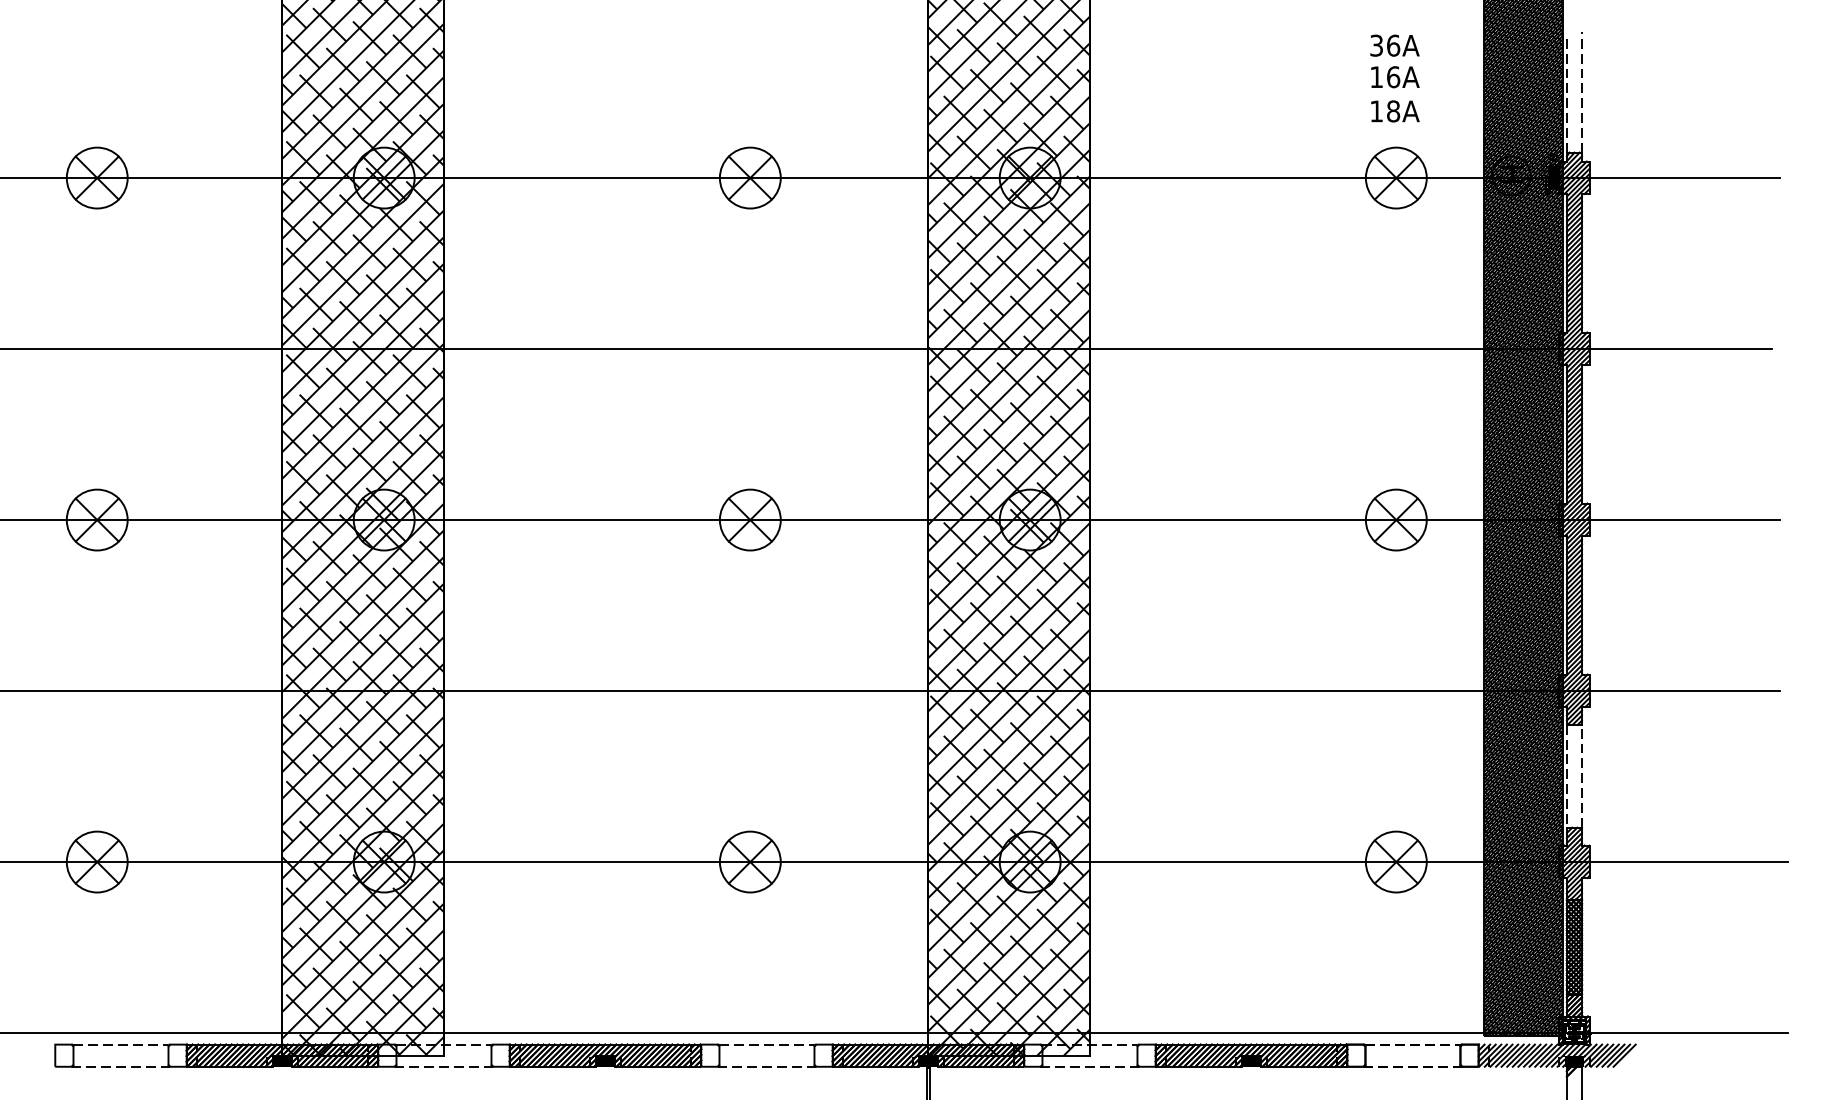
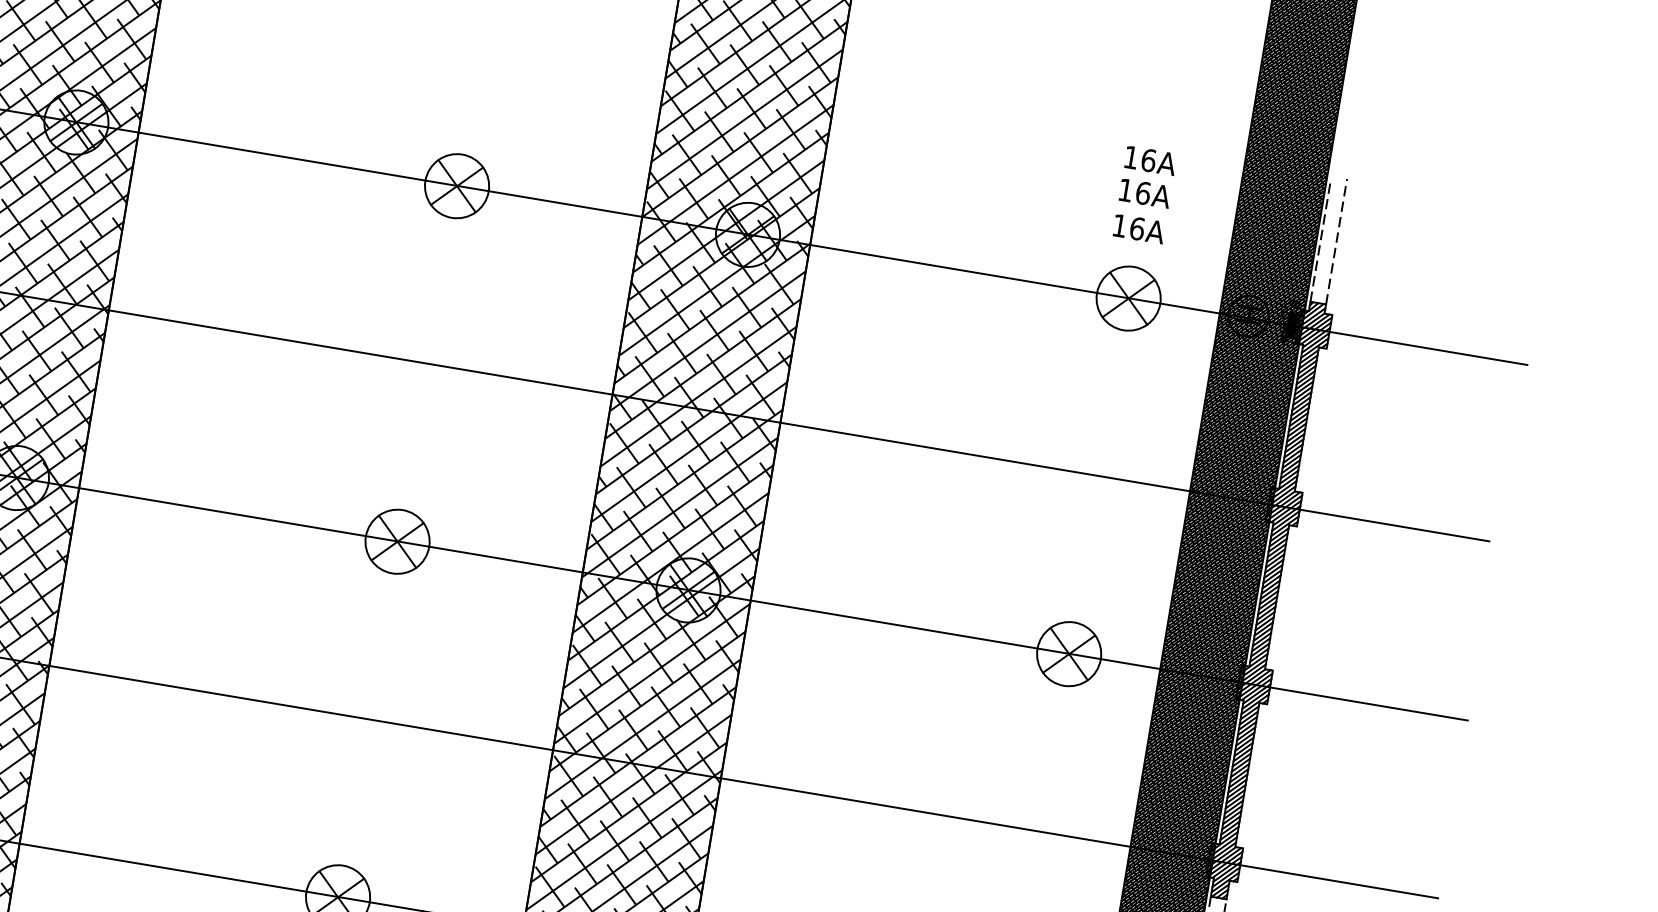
text: (1376, 45) -> (1131, 157), 36A -> 16A
text: (1393, 111) -> (1137, 228), 18A -> 16A

